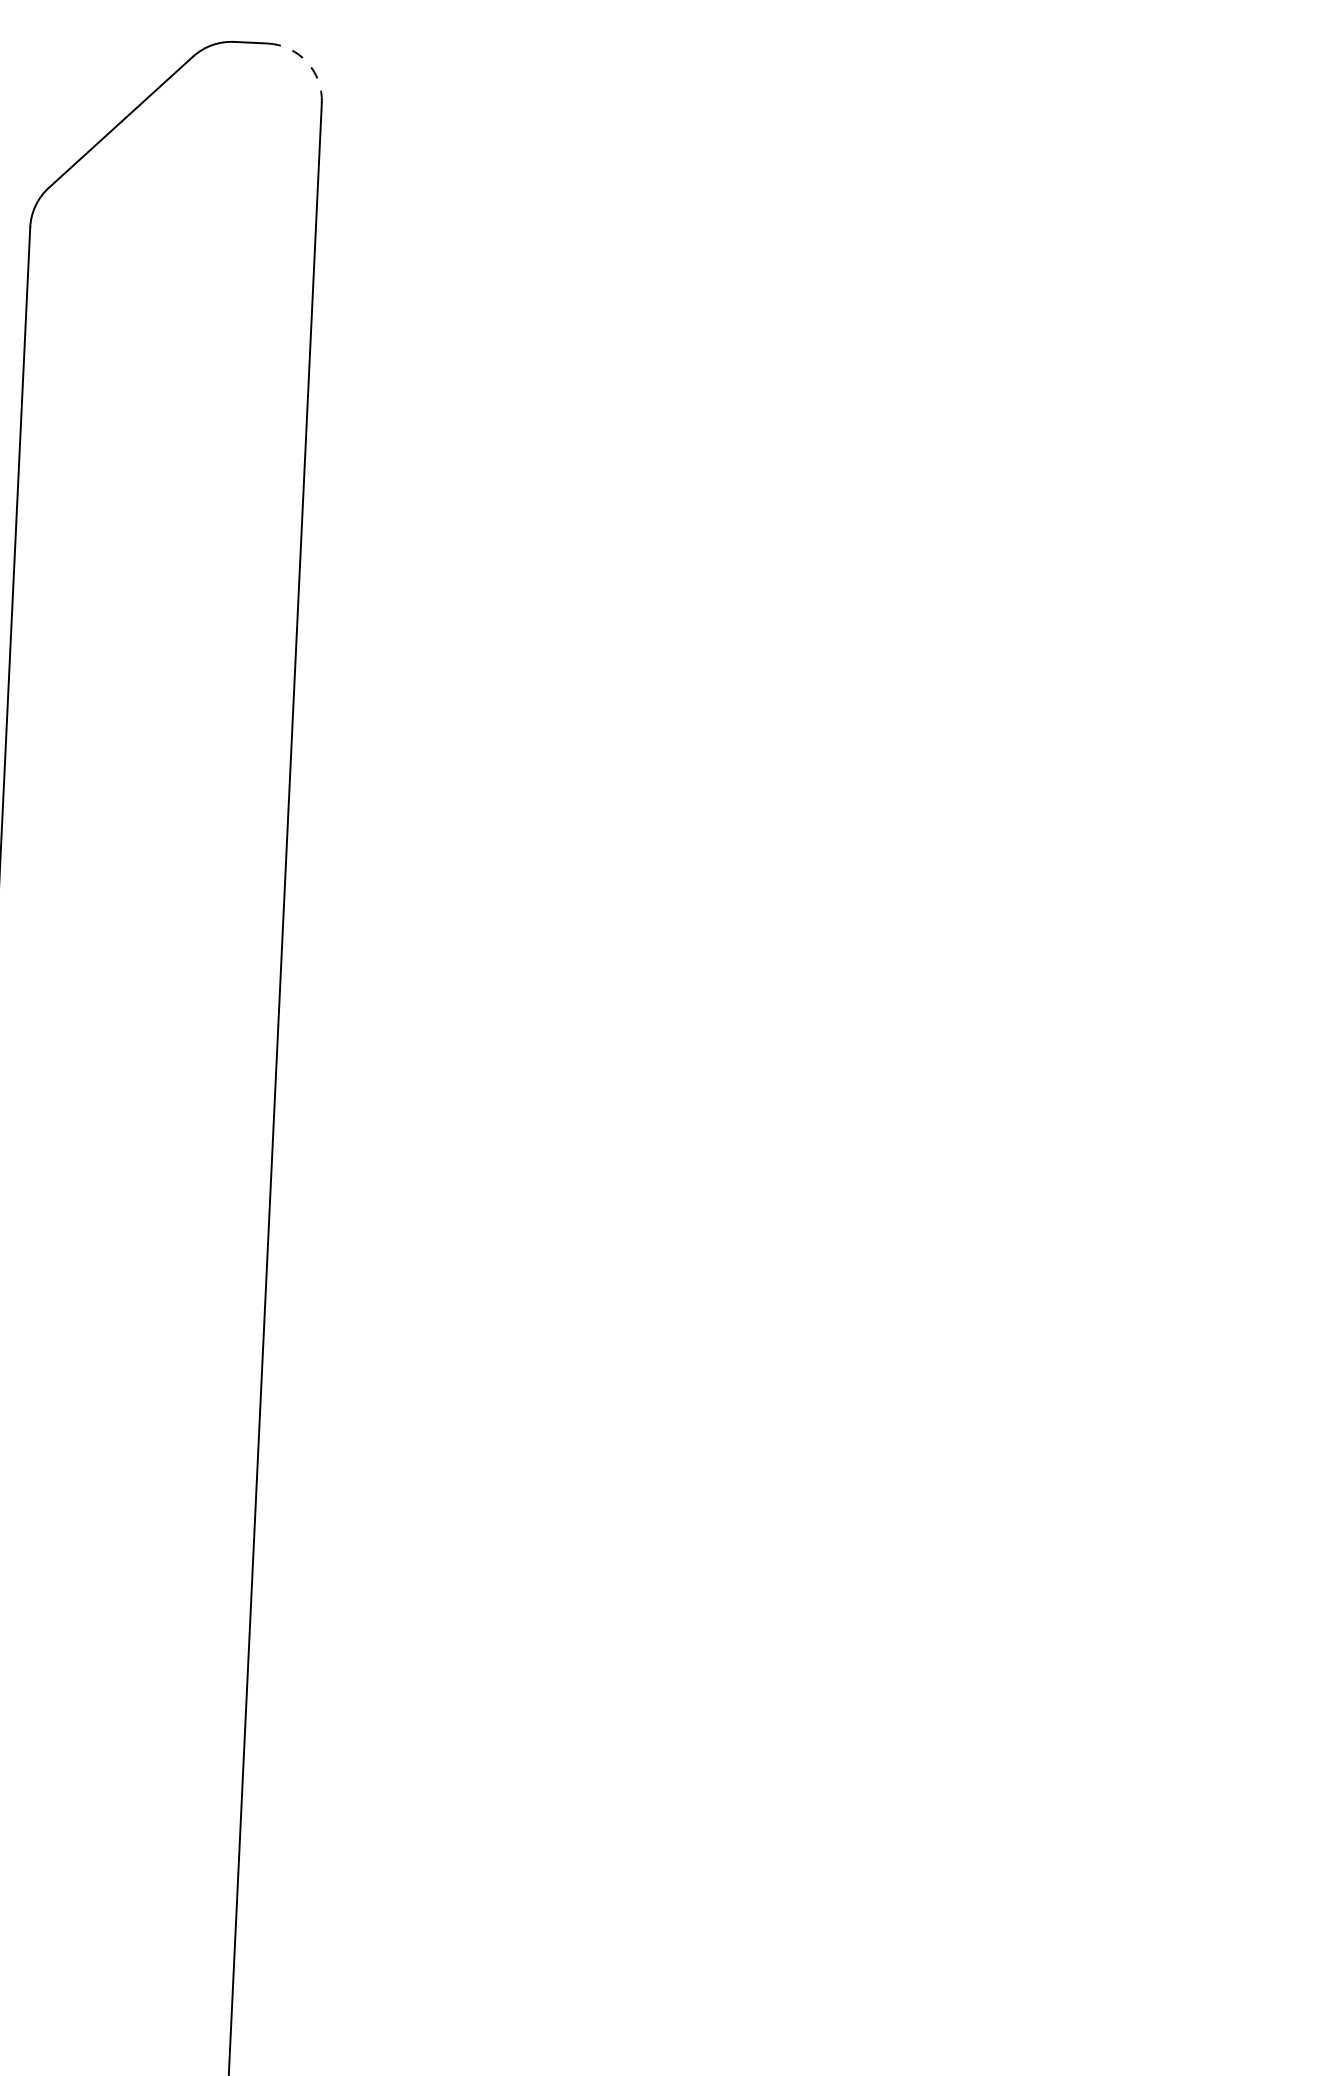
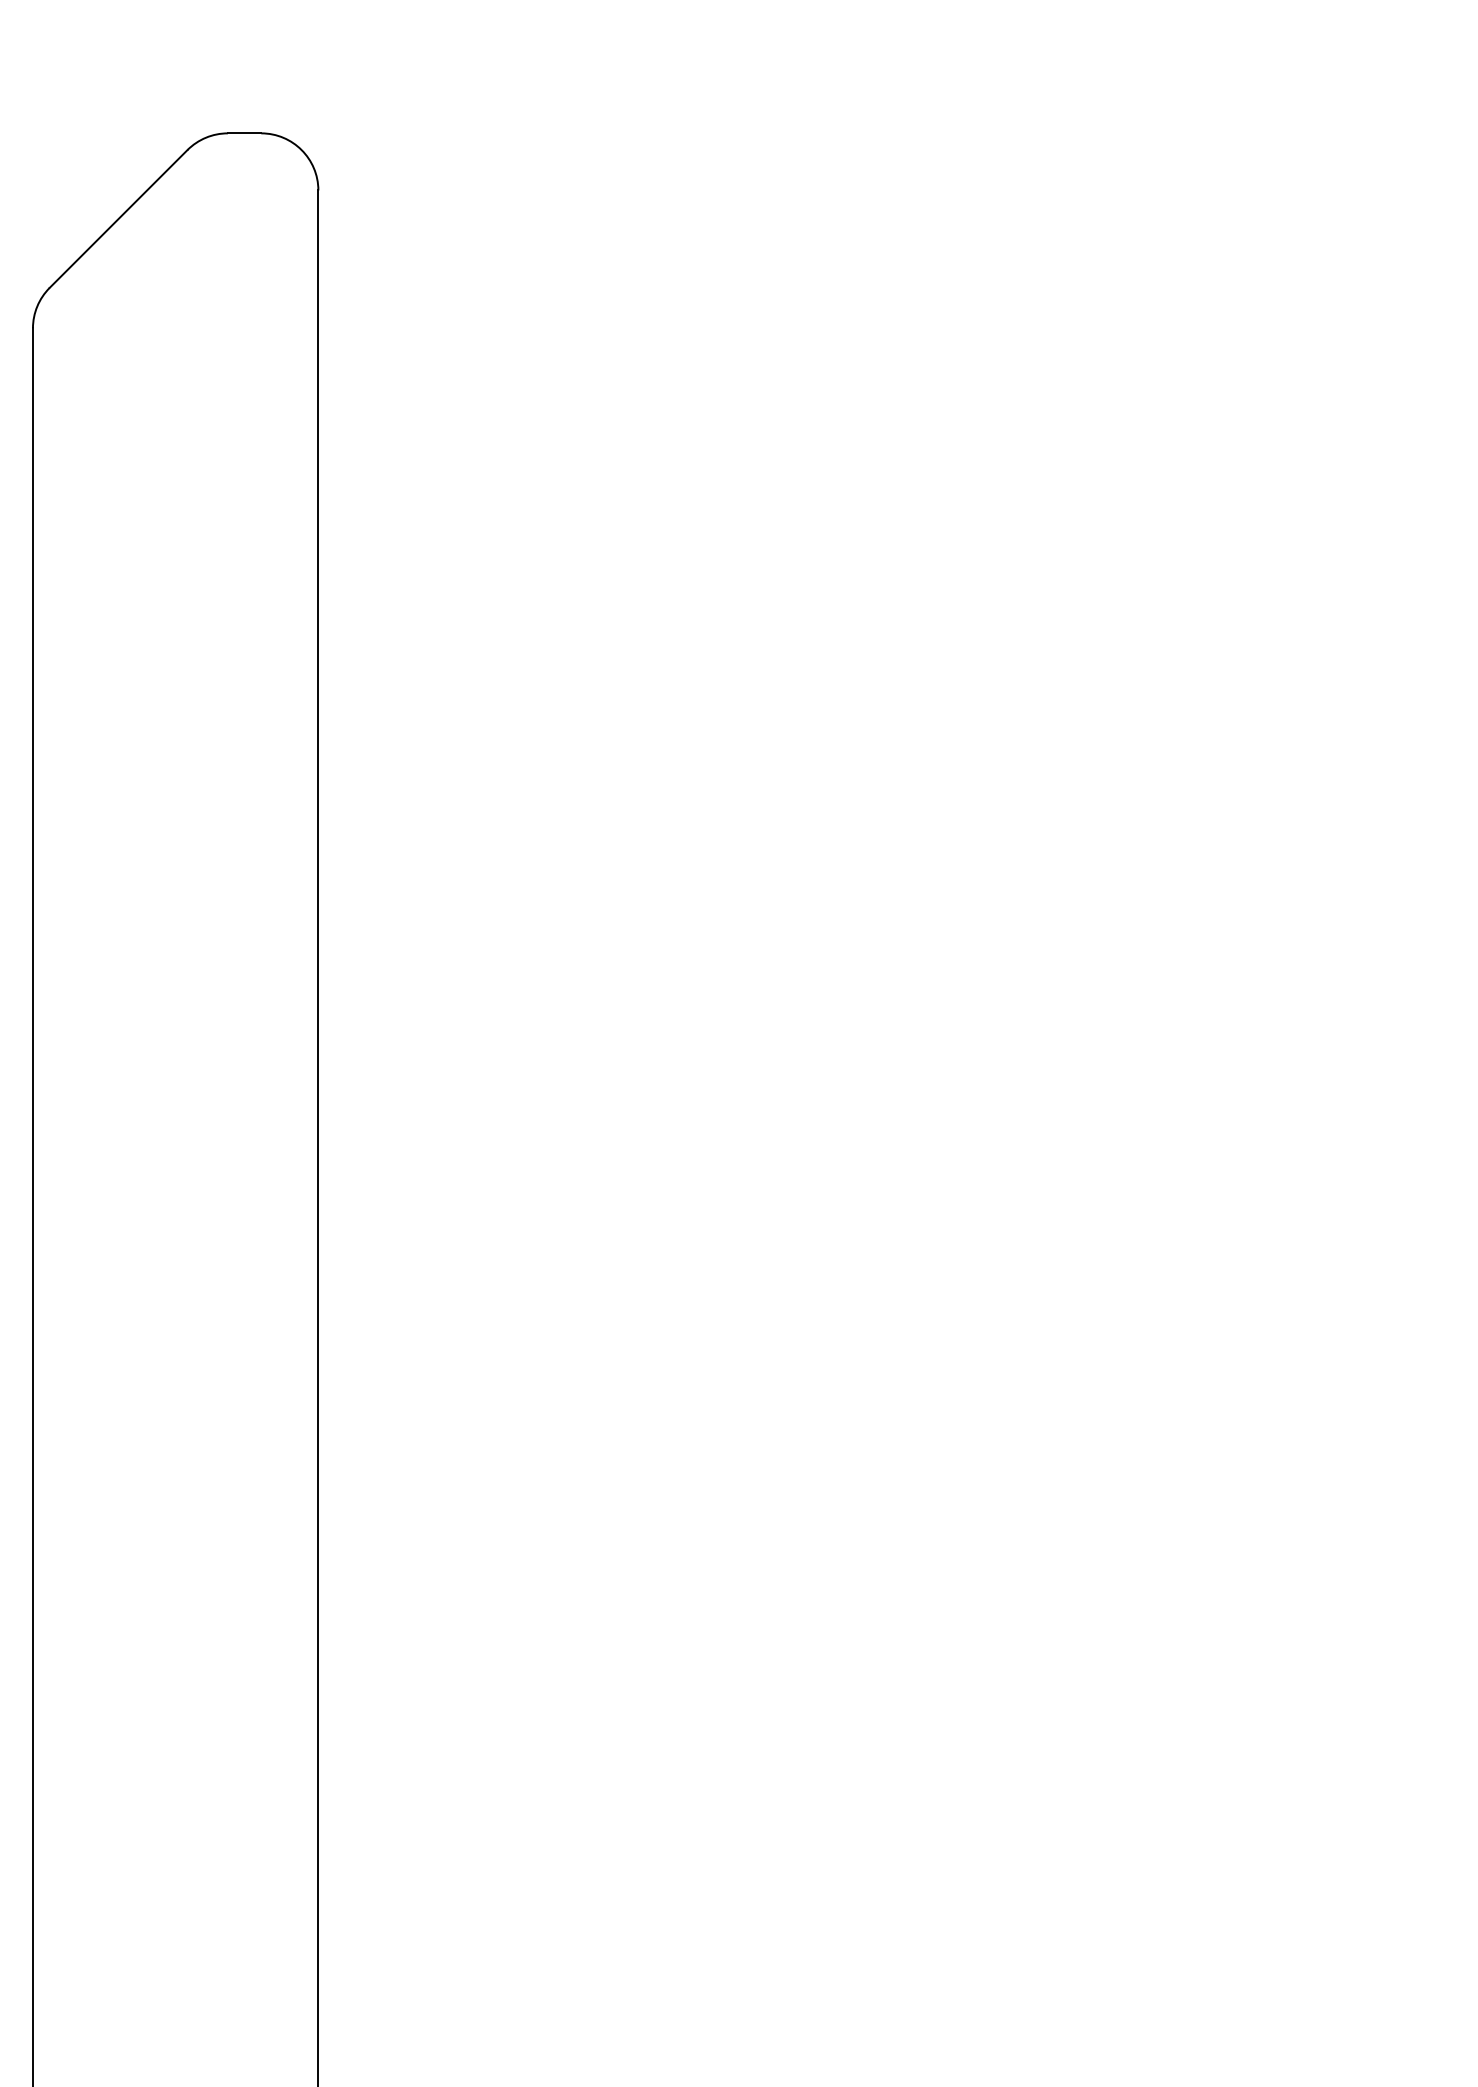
arc: (306, 62) -> (301, 150), dashed -> solid

